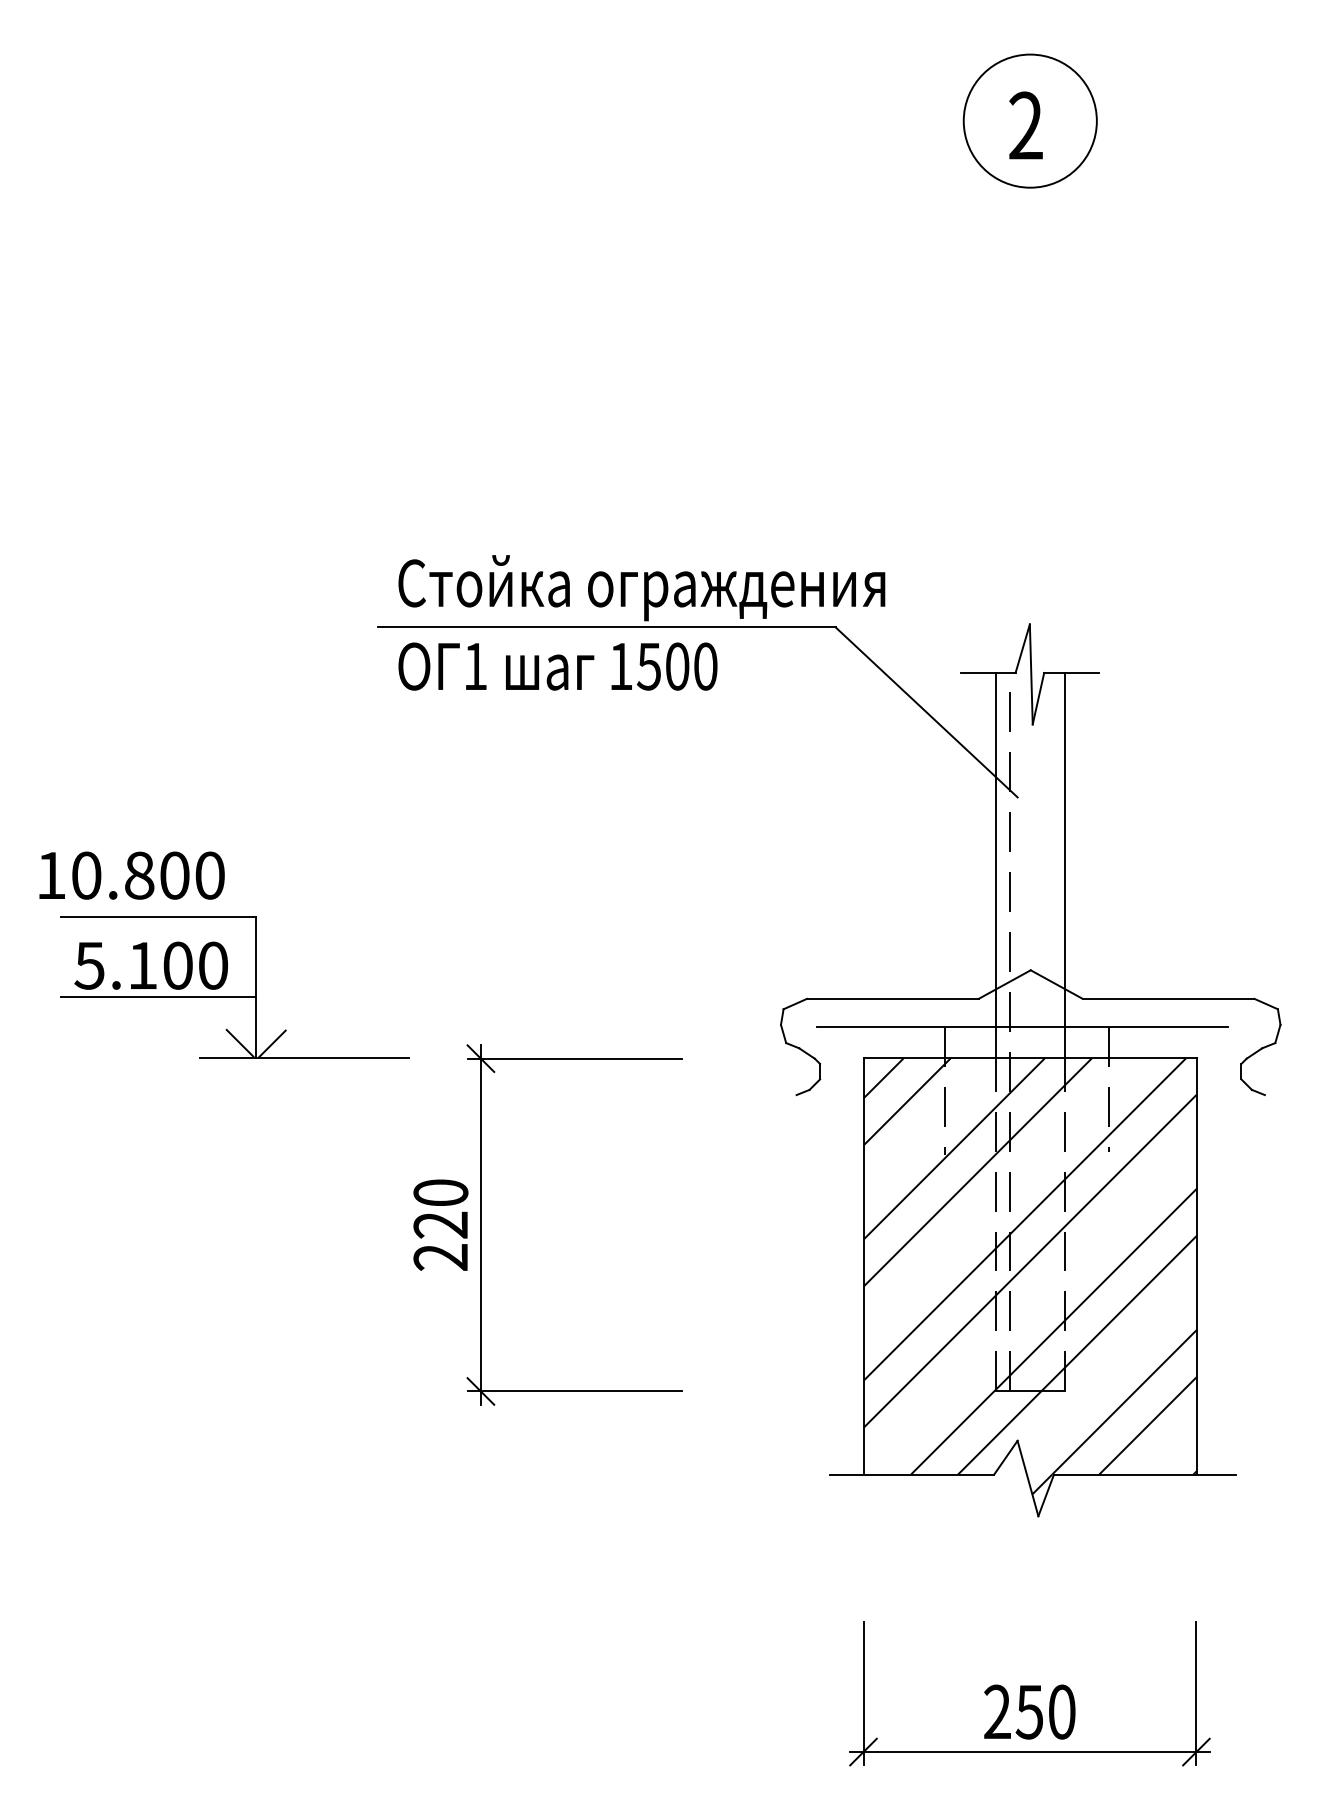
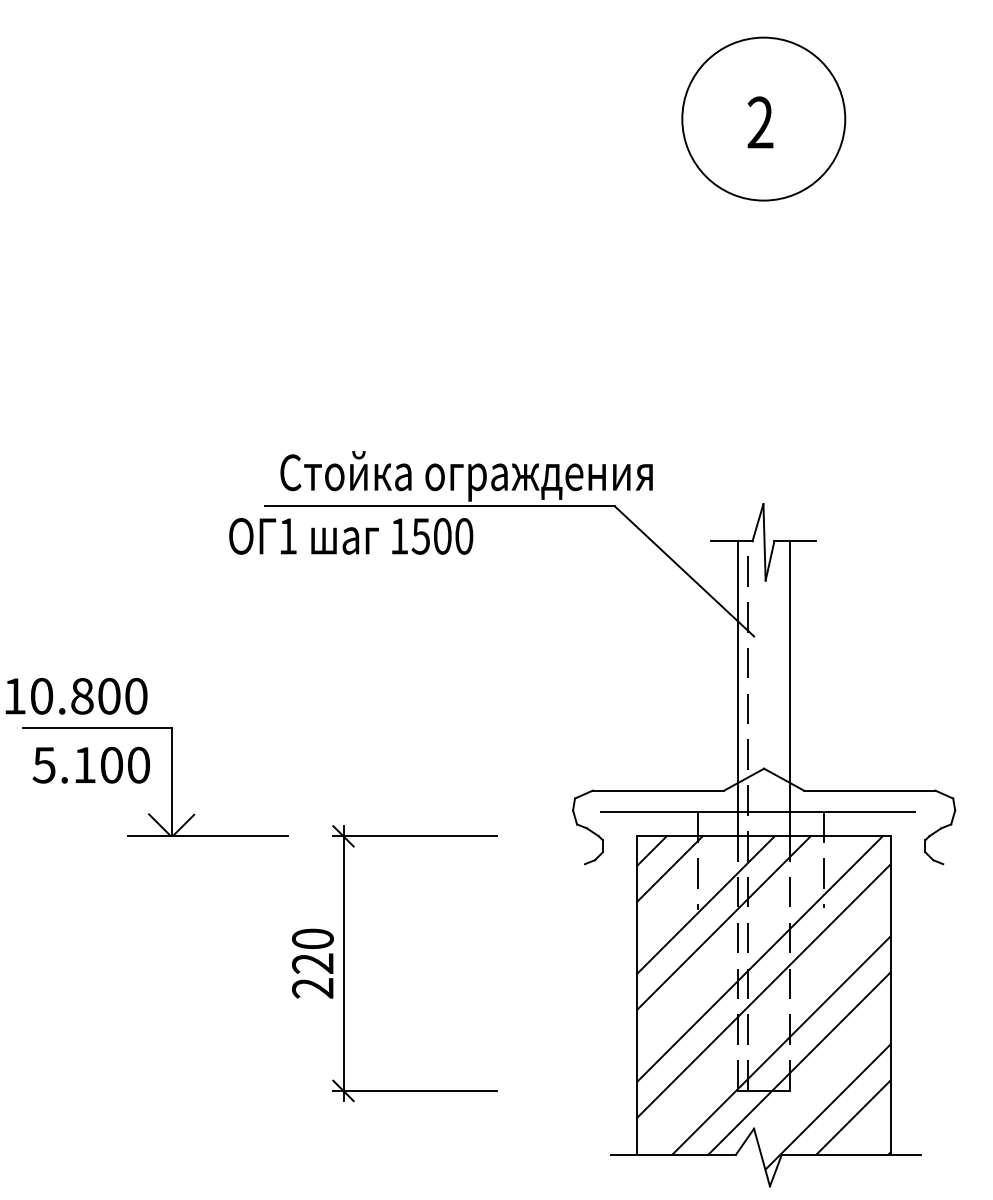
circle: (1029, 120) -> (763, 118), size x1.6
text: (557, 666) -> (350, 536), moved
line: (158, 996) -> (96, 788), removed

